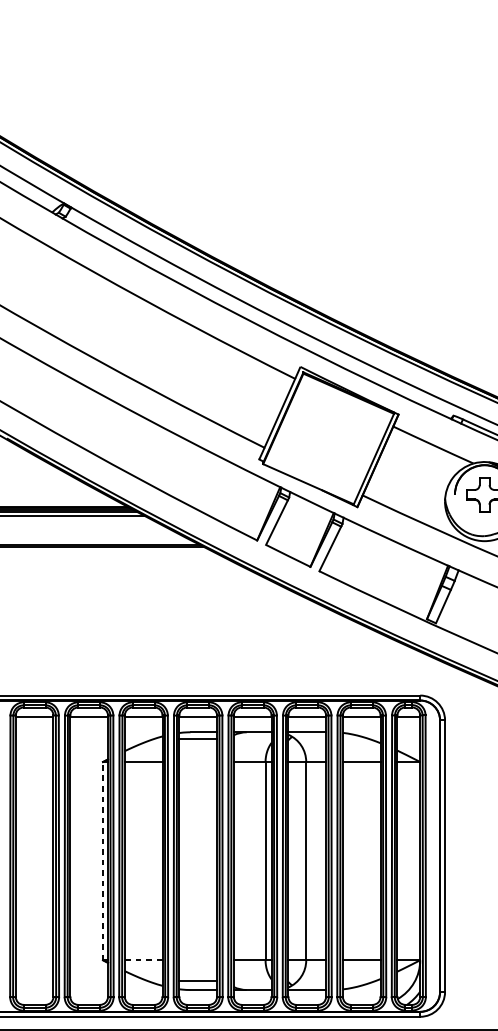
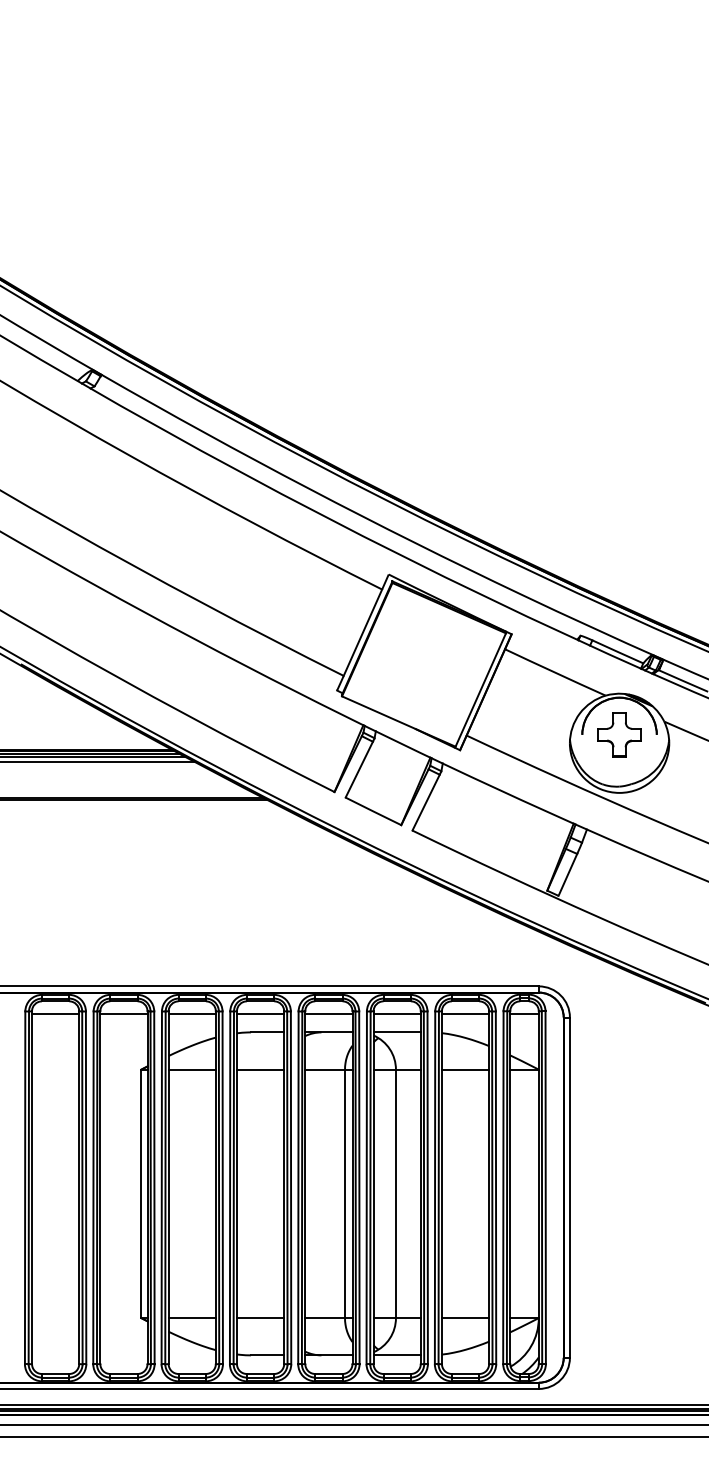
line: (198, 738) -> (260, 1069), moved
line: (103, 860) -> (141, 1193), dashed -> solid
line: (143, 960) -> (192, 1318), dashed -> solid
line: (198, 981) -> (260, 1318), moved

